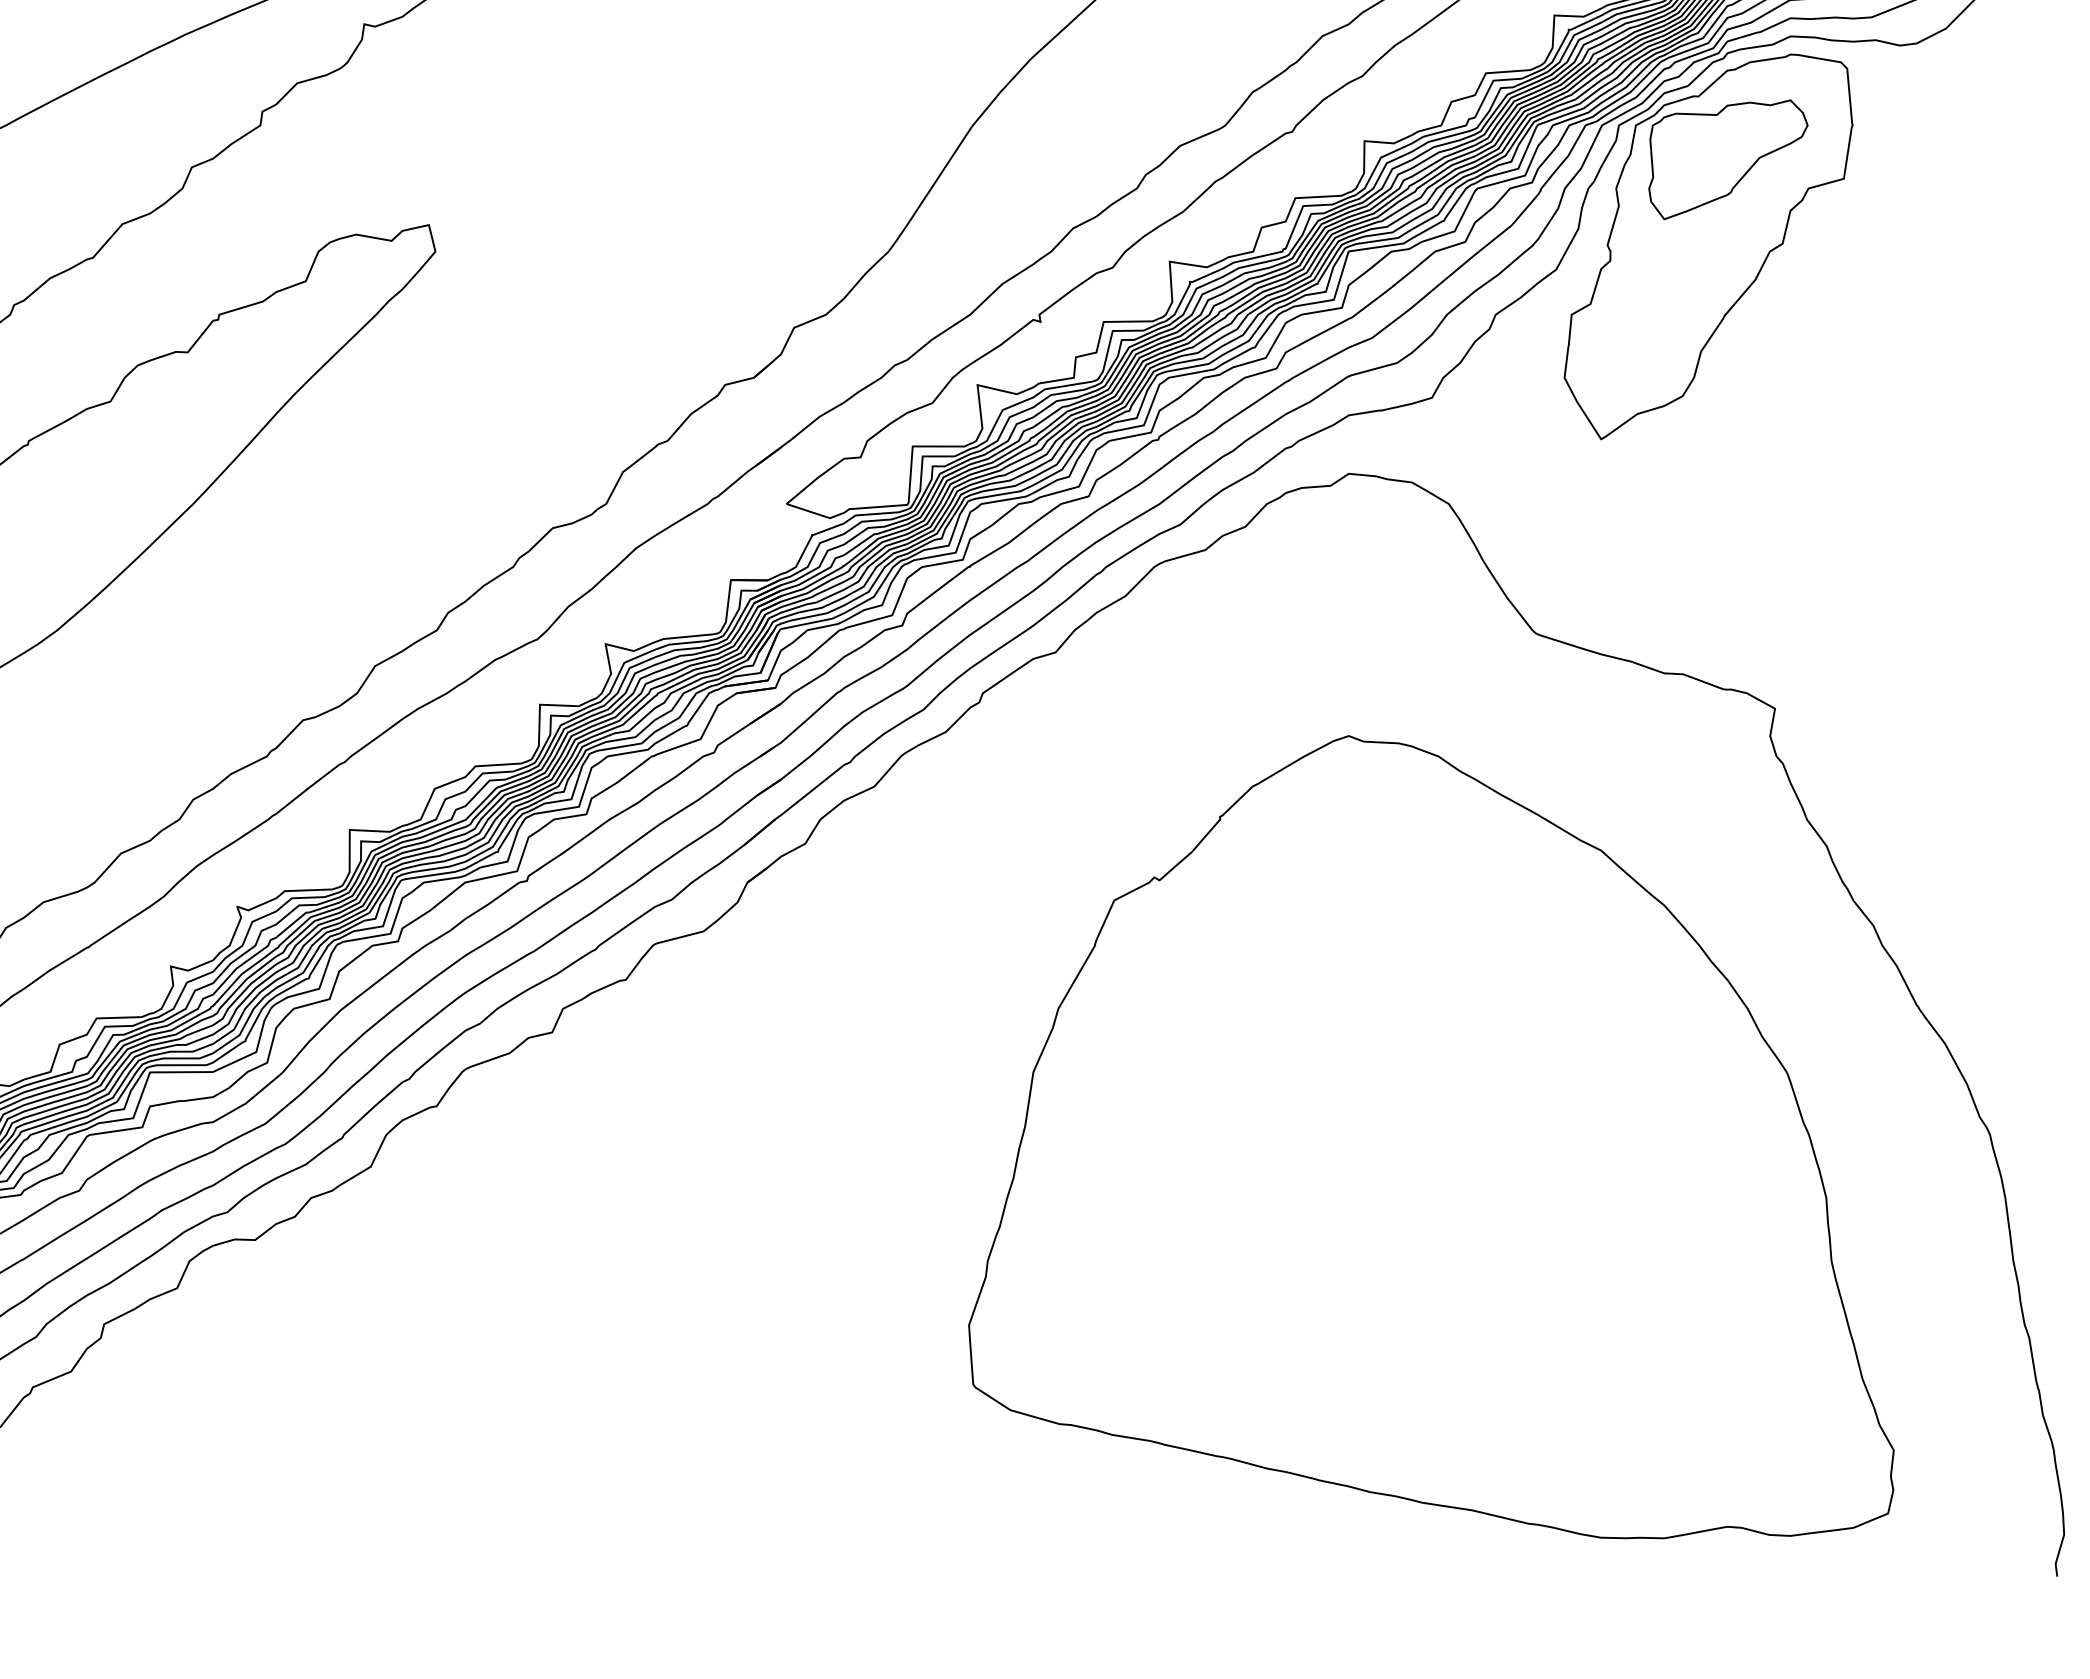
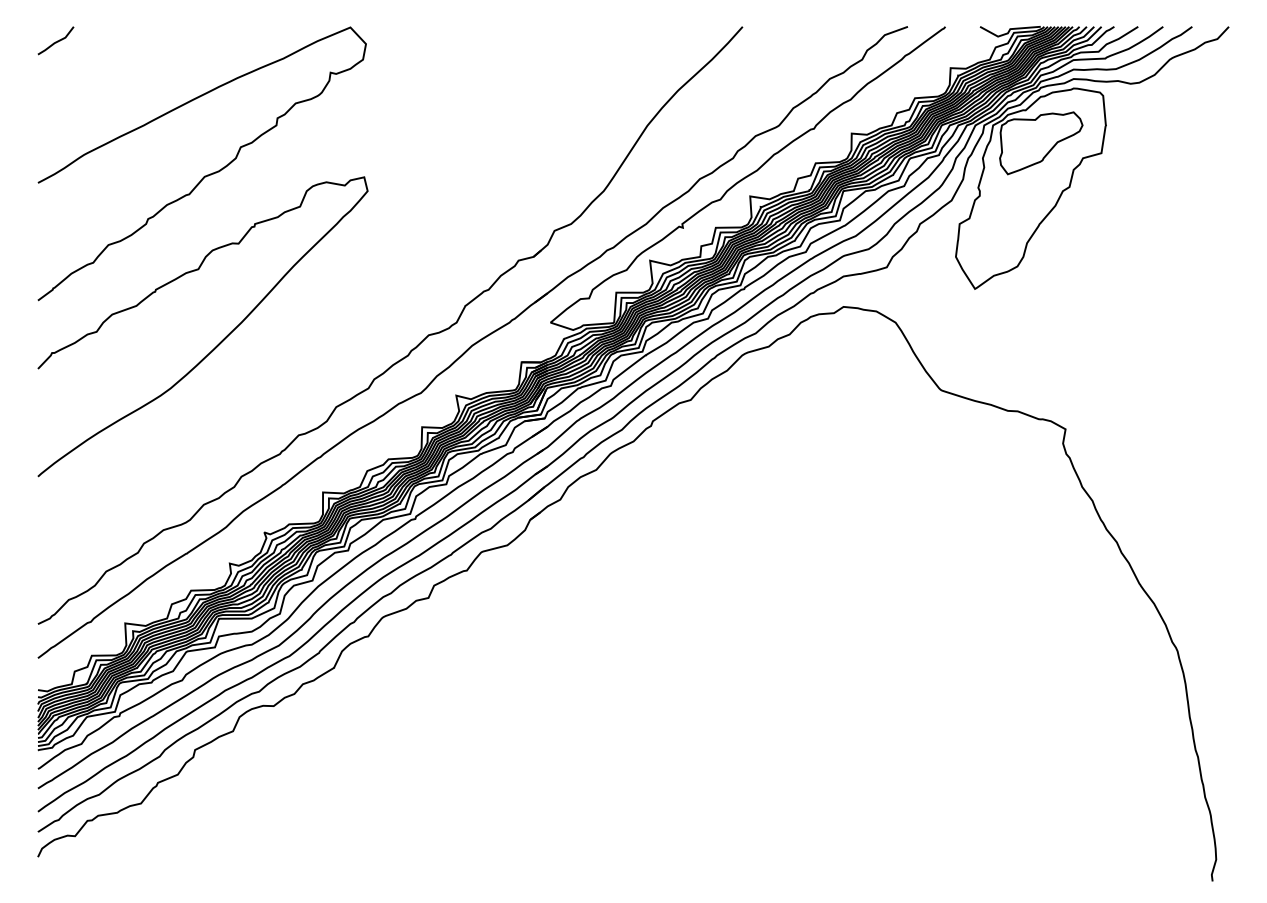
part: (1431, 1137) -> (886, 652), removed

